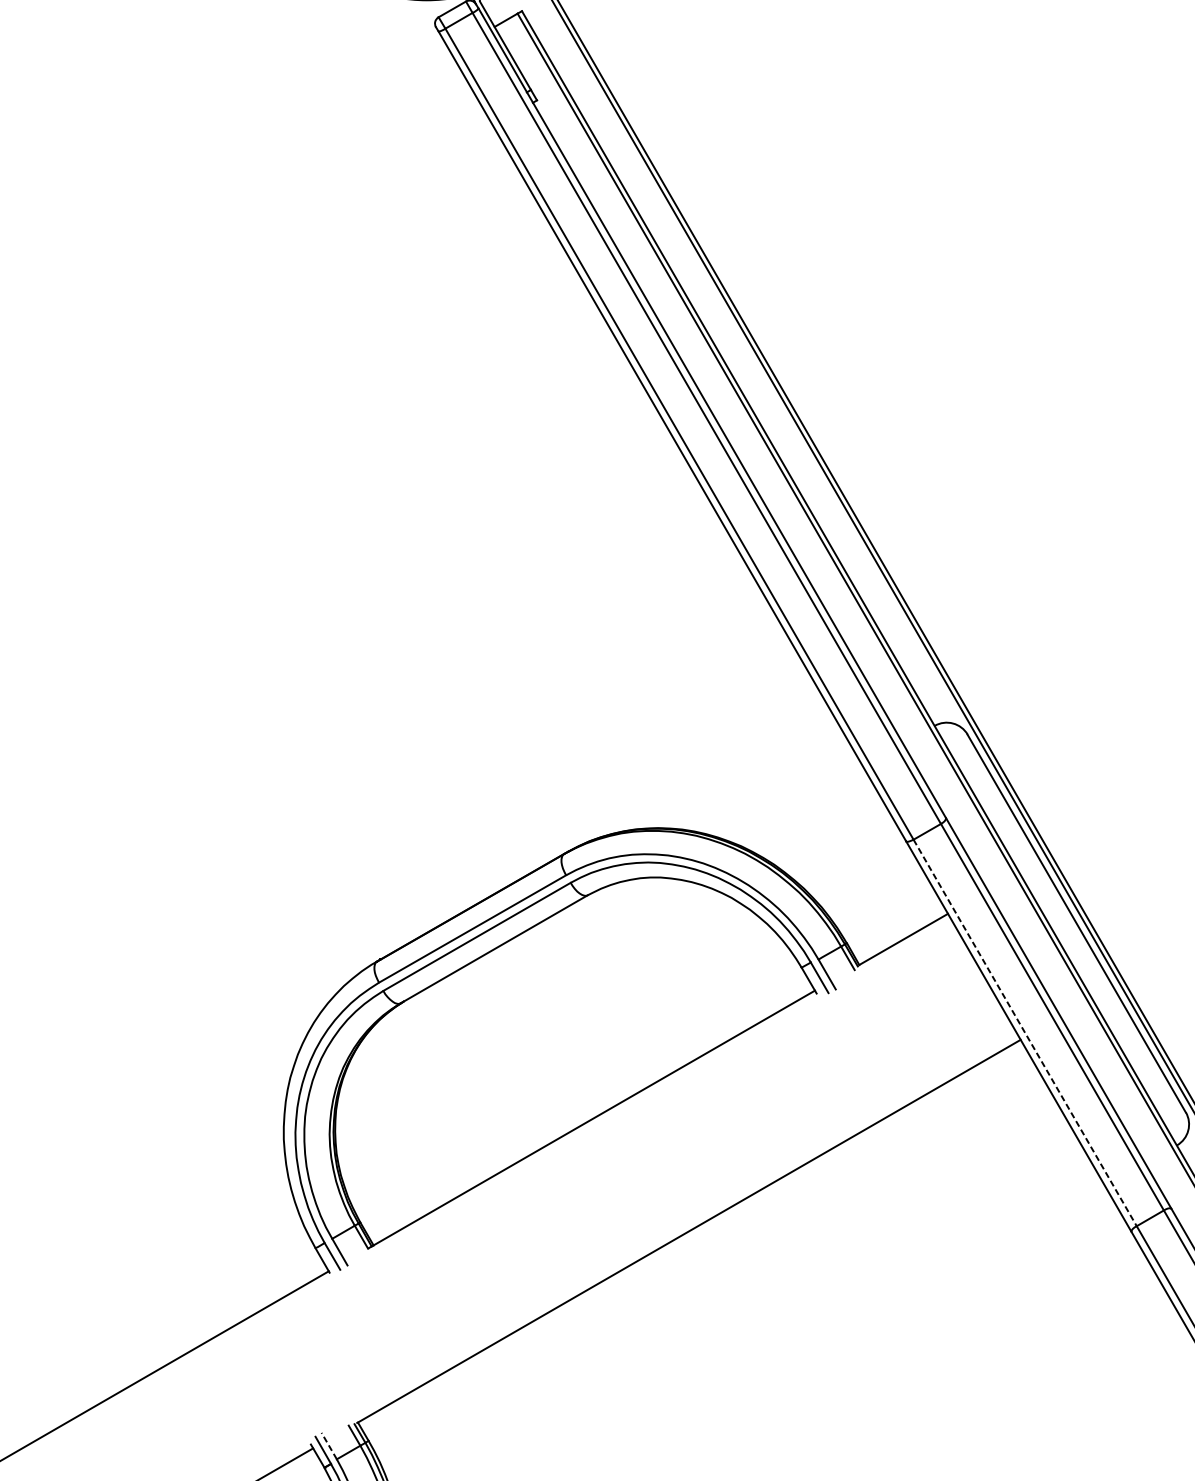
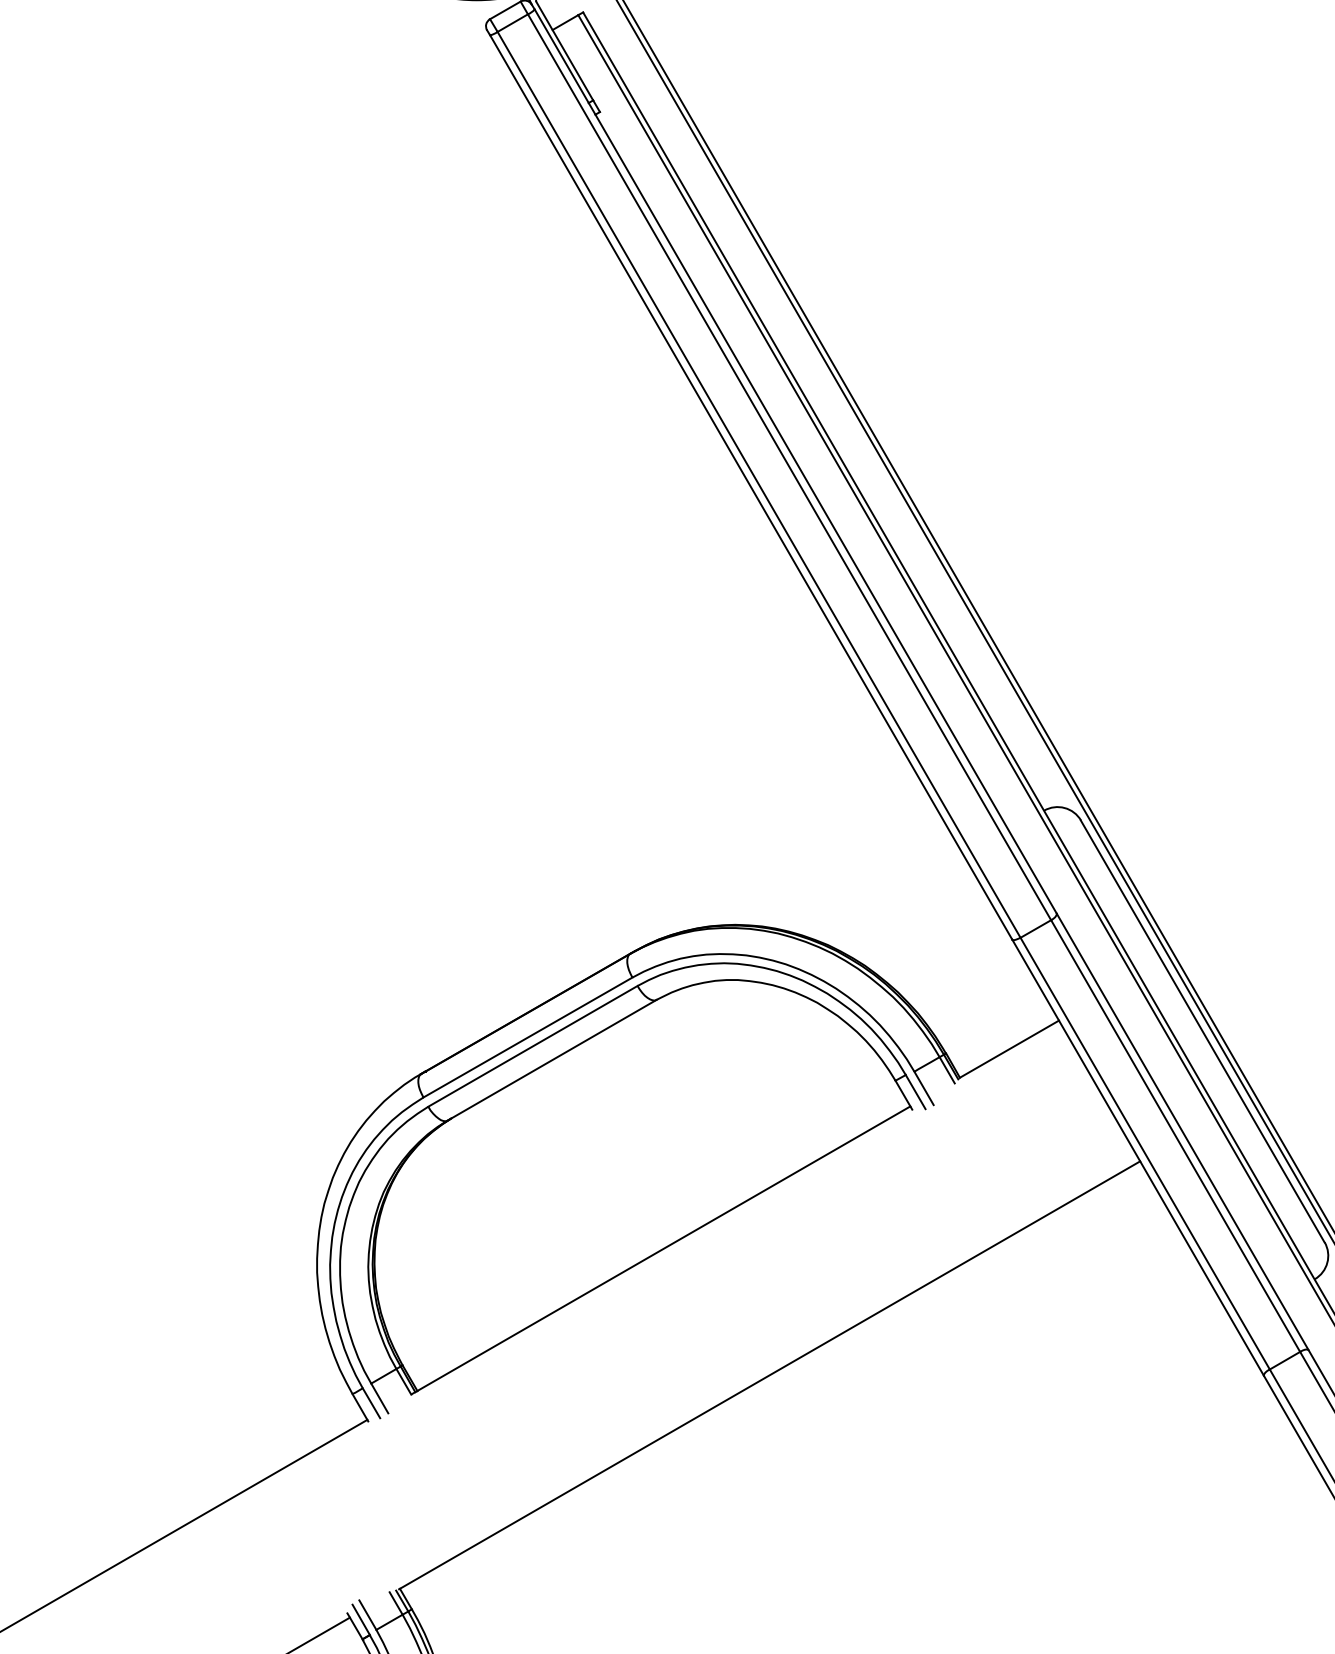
line: (1025, 1033) -> (1145, 1154), dashed -> solid
line: (328, 1445) -> (367, 1614), dashed -> solid

